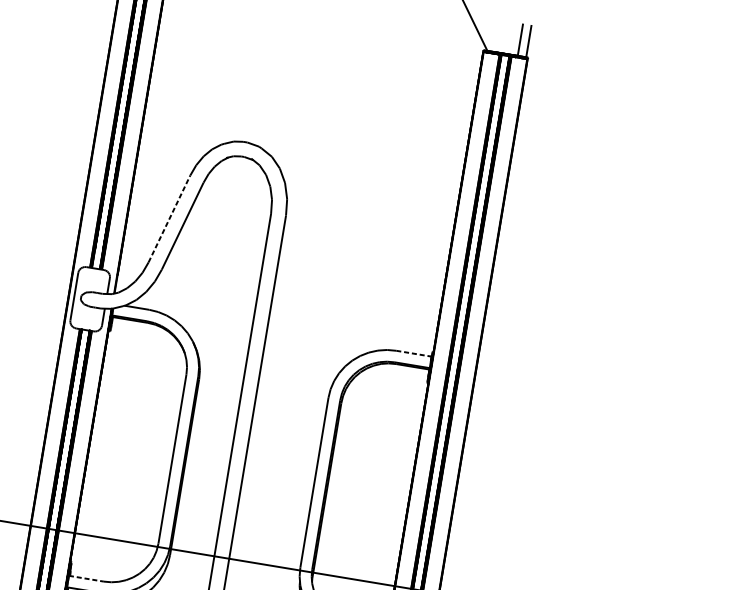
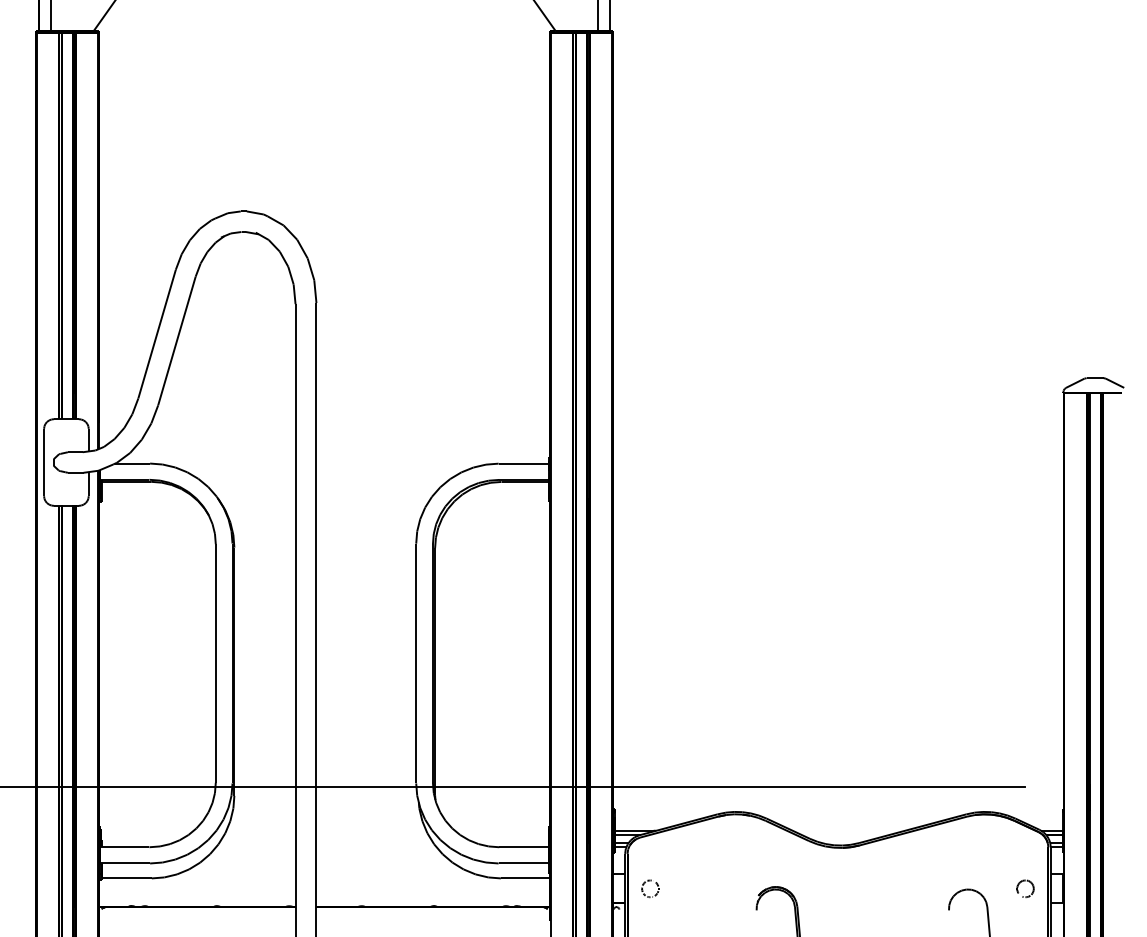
line: (169, 218) -> (157, 333), dashed -> solid
line: (413, 353) -> (523, 463), dashed -> solid
line: (86, 578) -> (124, 847), dashed -> solid

